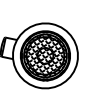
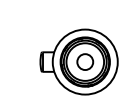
hatch: (44, 55) -> (84, 61), removed

